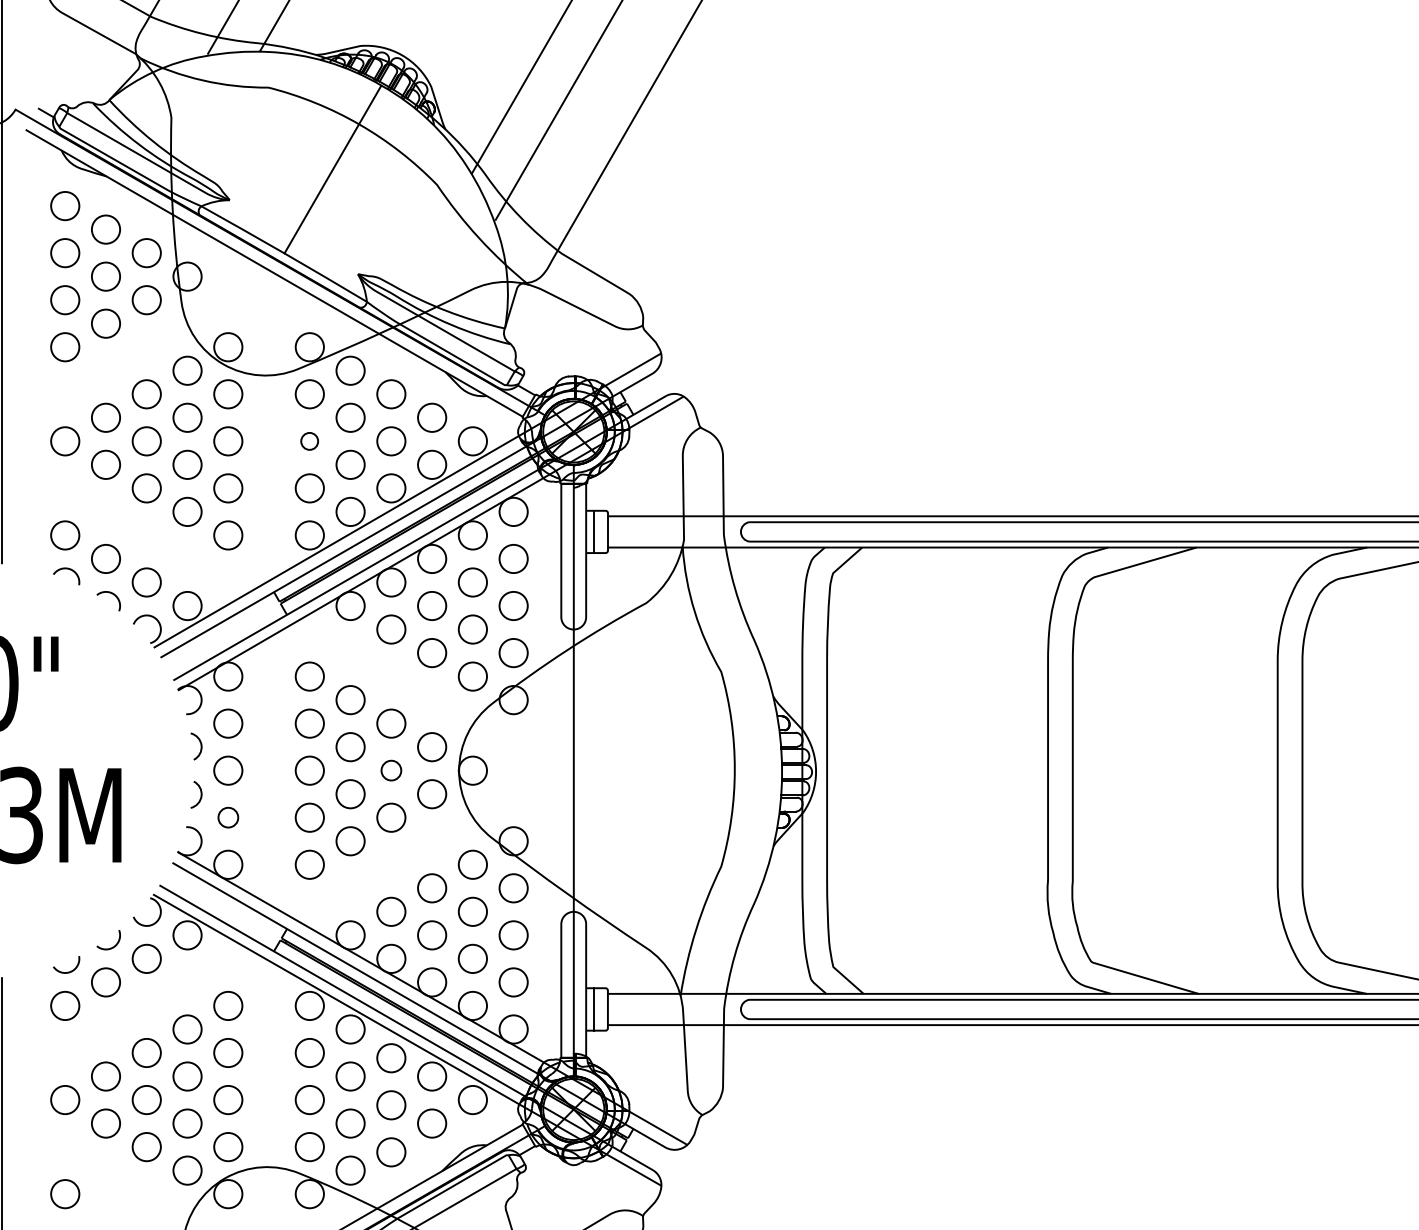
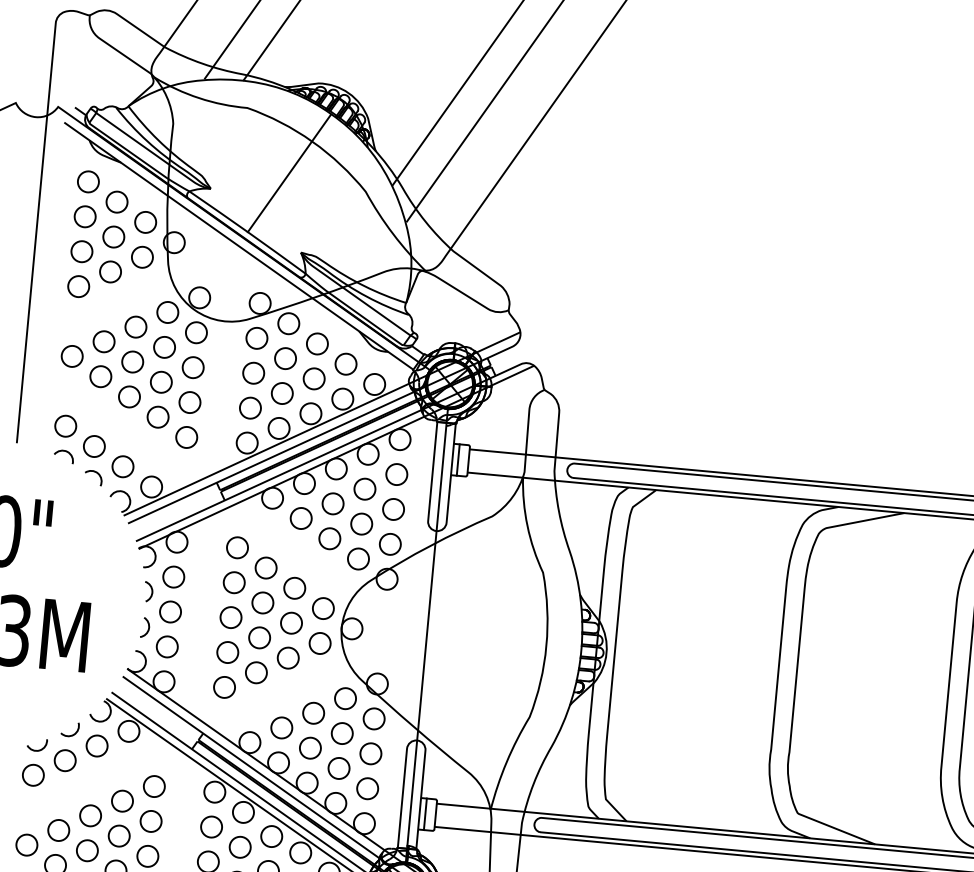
circle: (309, 441) -> (253, 373), size x1.67
circle: (391, 770) -> (291, 623), size x1.43
circle: (228, 817) -> (167, 646), size x1.43

